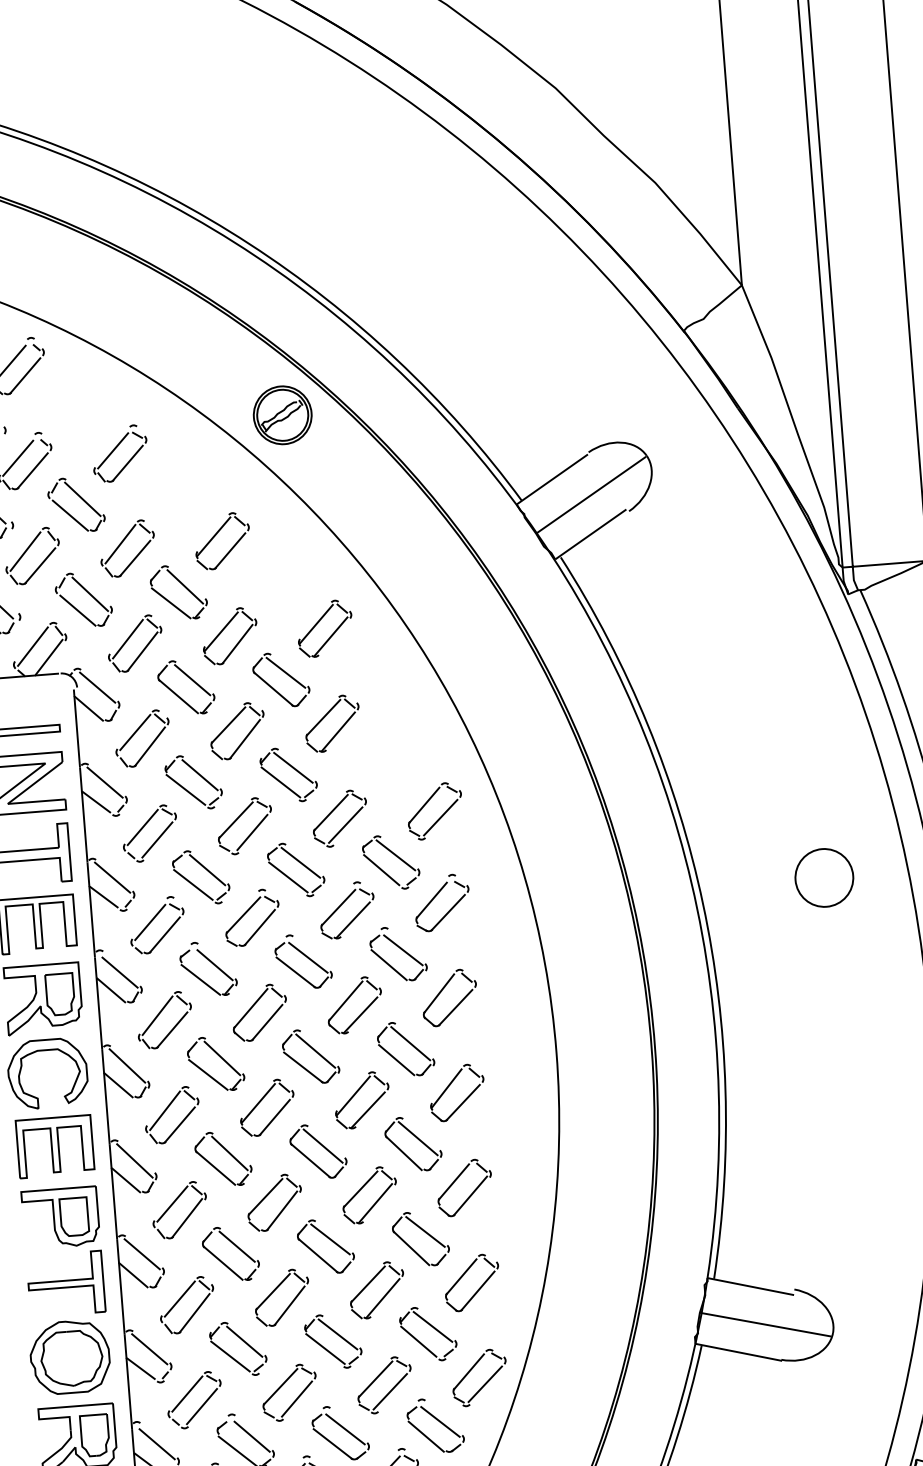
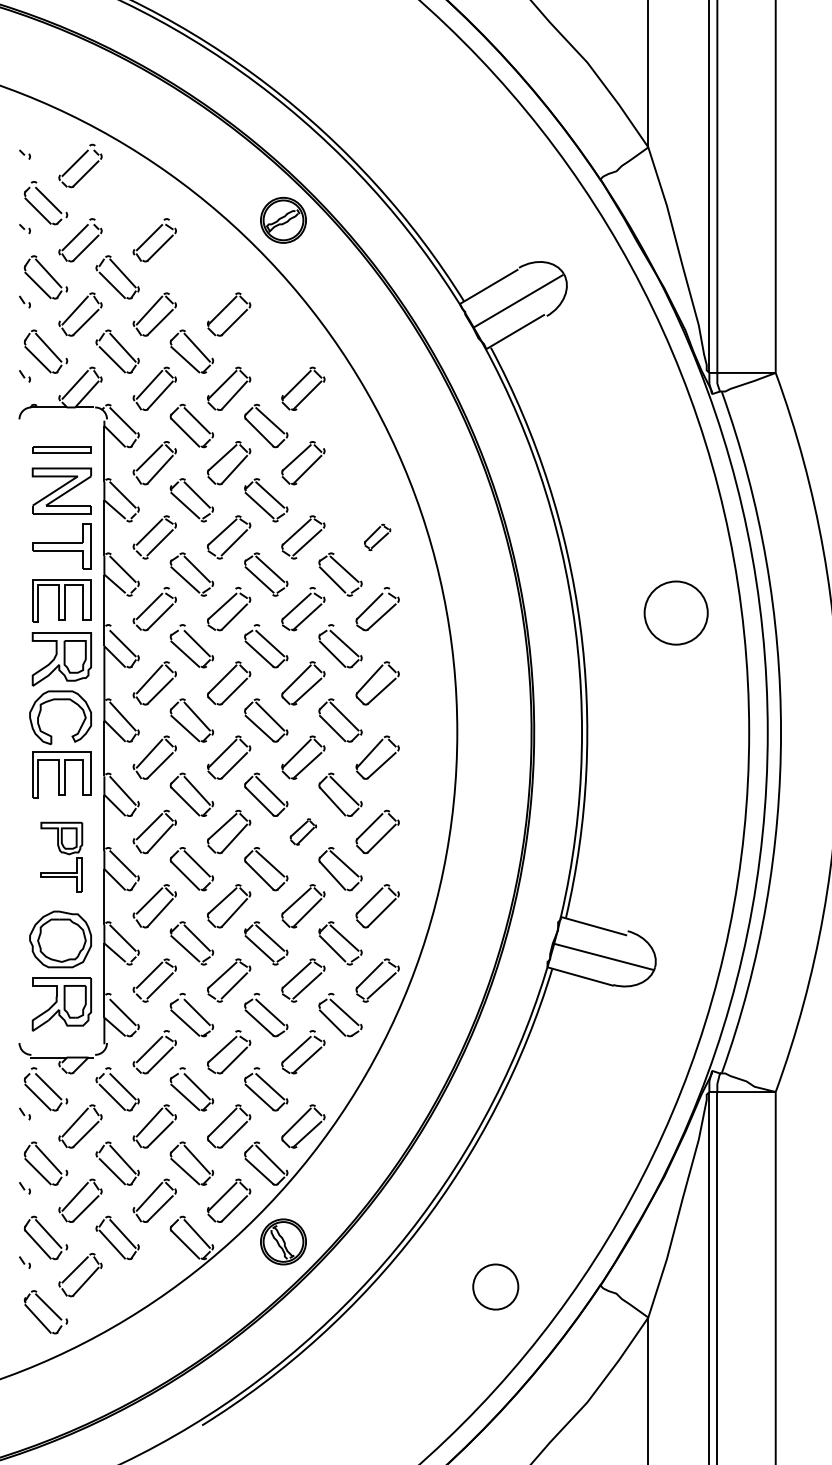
part: (434, 811) -> (377, 537), size x0.6
circle: (823, 877) -> (675, 612), size x1.4
part: (369, 1194) -> (303, 831), size x0.6
part: (62, 1251) -> (61, 856), size x0.7

